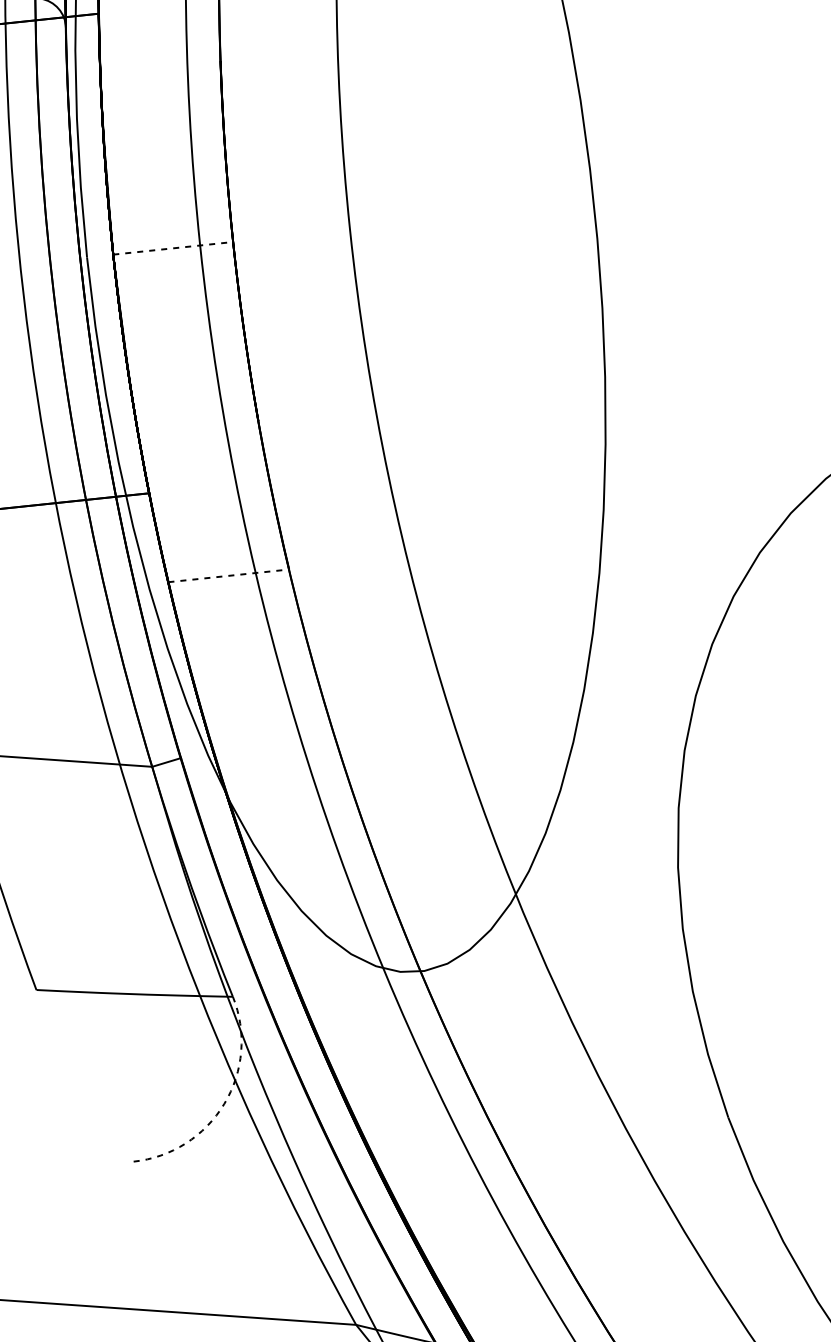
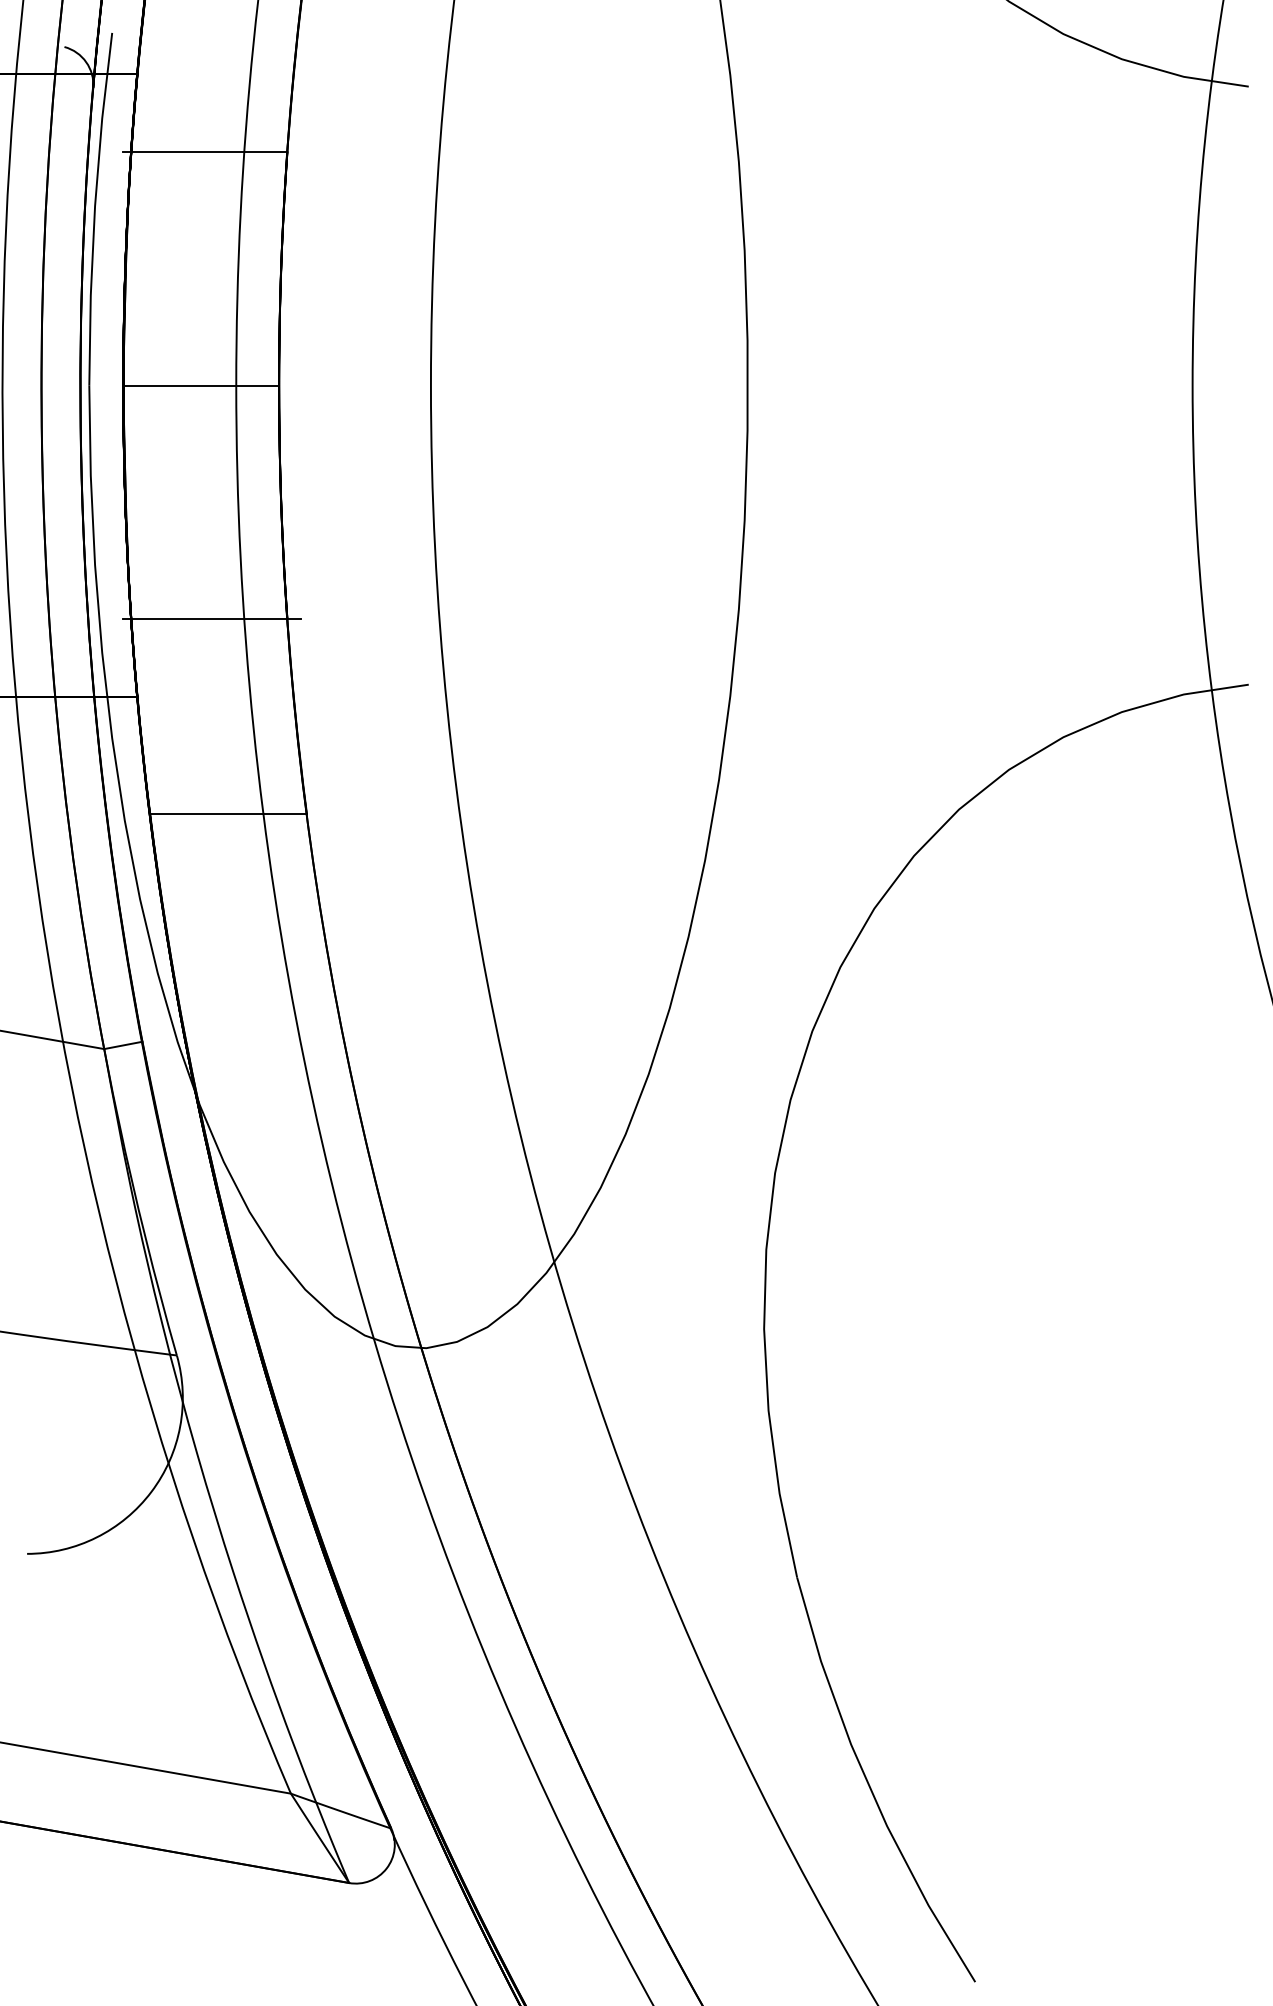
line: (157, 68) -> (205, 152), added
line: (173, 248) -> (201, 385), dashed -> solid
line: (200, 427) -> (211, 619), added
line: (228, 576) -> (228, 814), dashed -> solid
arc: (224, 1103) -> (151, 1491), dashed -> solid

